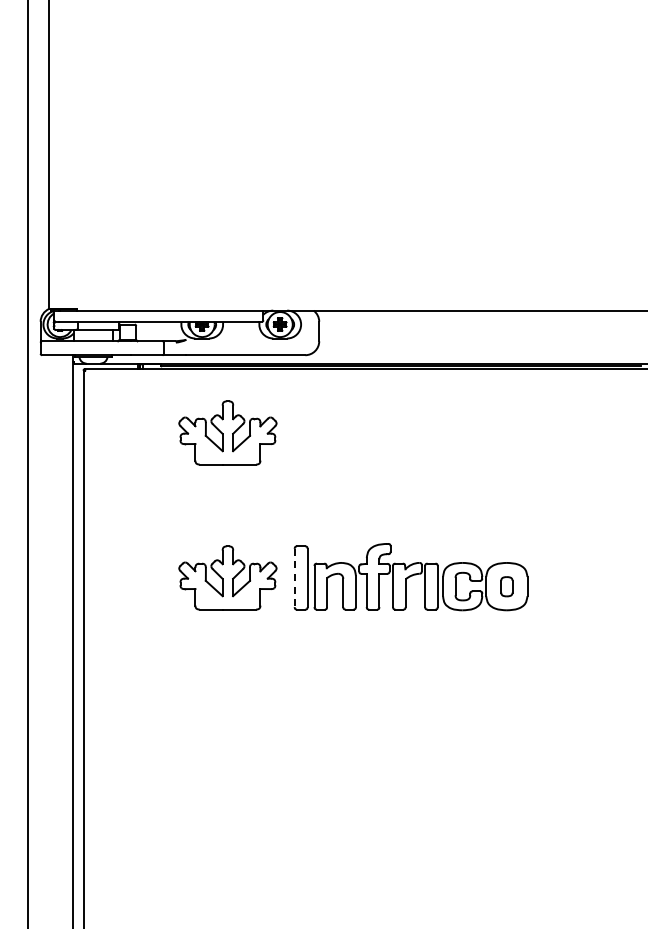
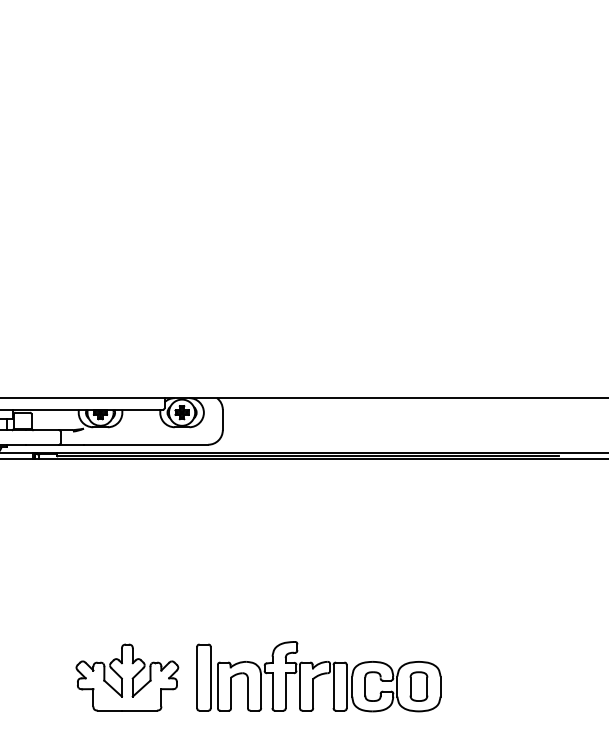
part: (227, 432) -> (126, 525), removed
line: (294, 578) -> (196, 678), dashed -> solid
part: (506, 586) -> (418, 686), size x1.43

